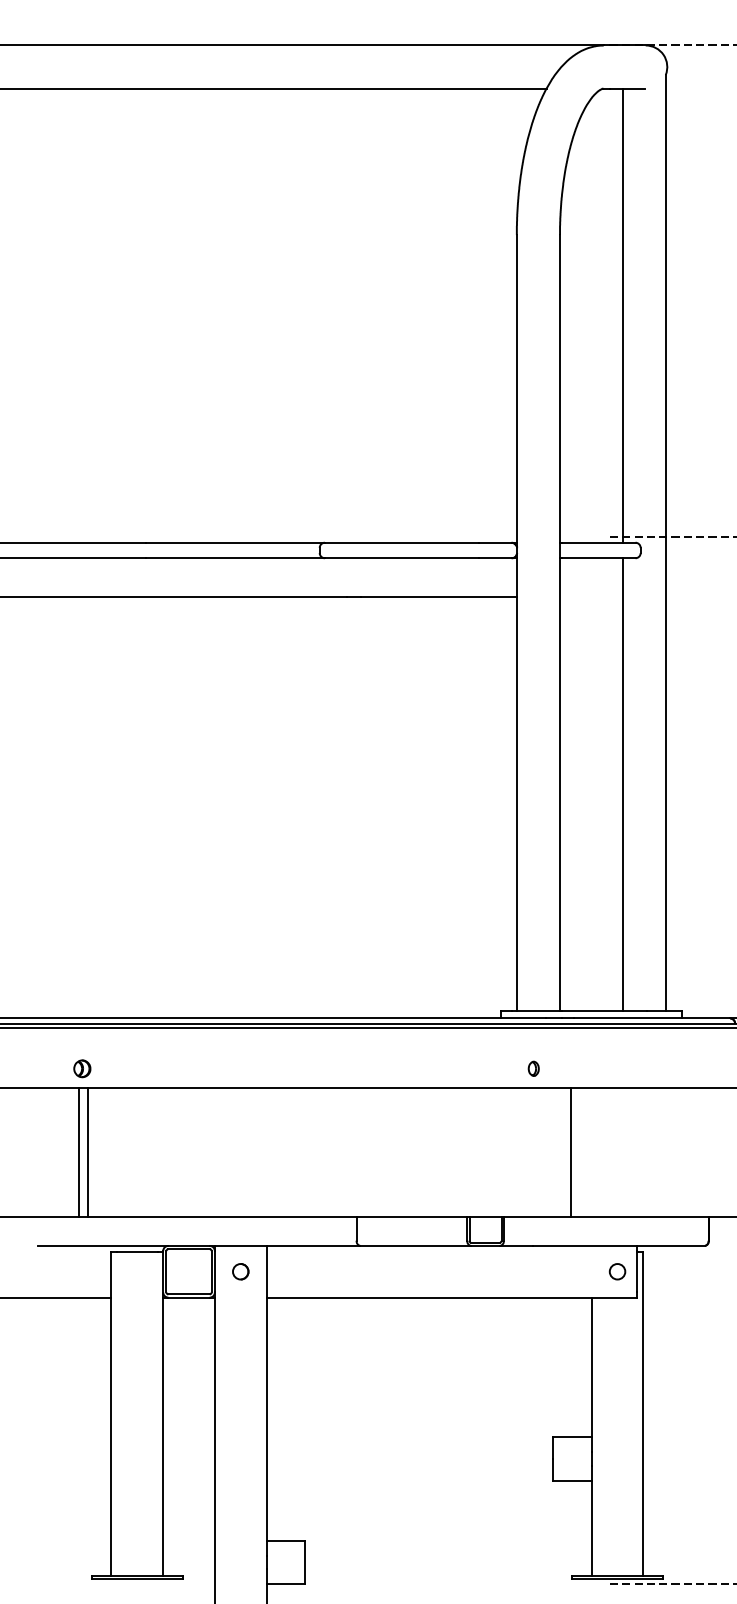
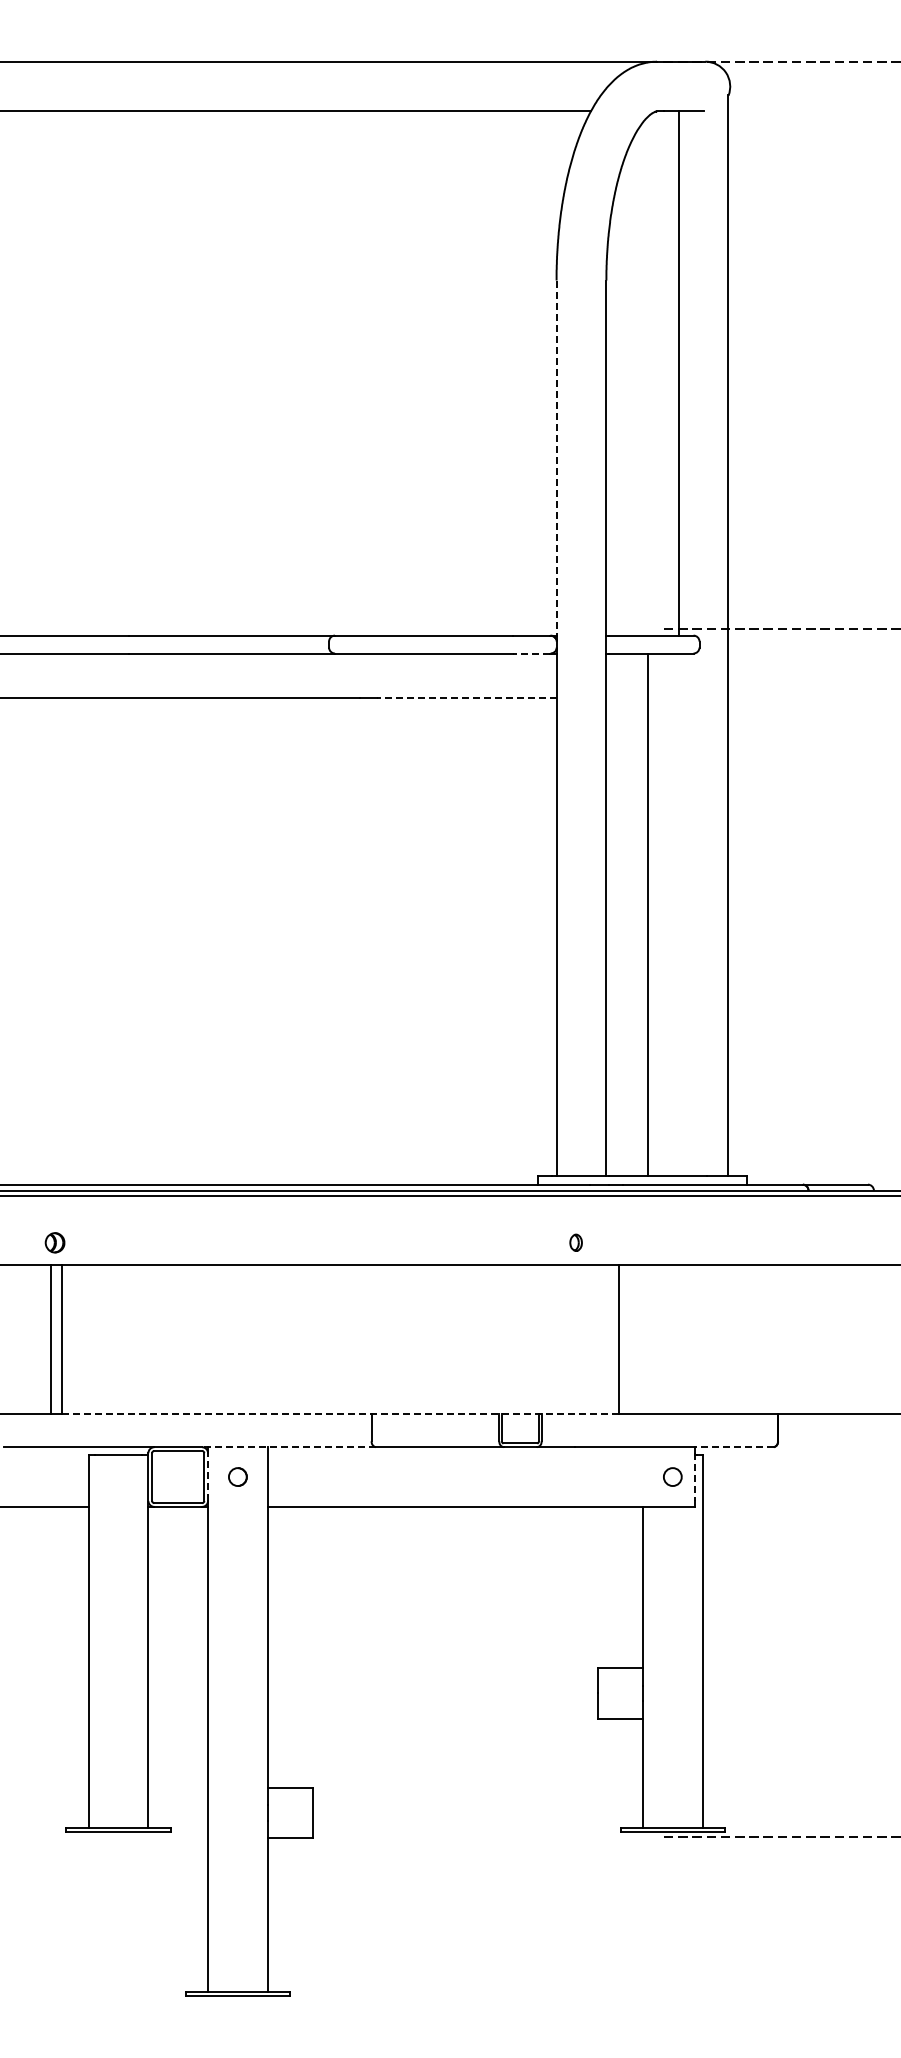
line: (516, 391) -> (556, 460), solid -> dashed
line: (495, 558) -> (531, 653), solid -> dashed
line: (438, 597) -> (466, 698), solid -> dashed
line: (622, 784) -> (647, 914), moved
line: (330, 1217) -> (341, 1414), solid -> dashed
line: (285, 1246) -> (289, 1447), solid -> dashed
line: (670, 1246) -> (733, 1447), solid -> dashed
line: (215, 1272) -> (208, 1477), solid -> dashed
line: (637, 1272) -> (695, 1477), solid -> dashed

